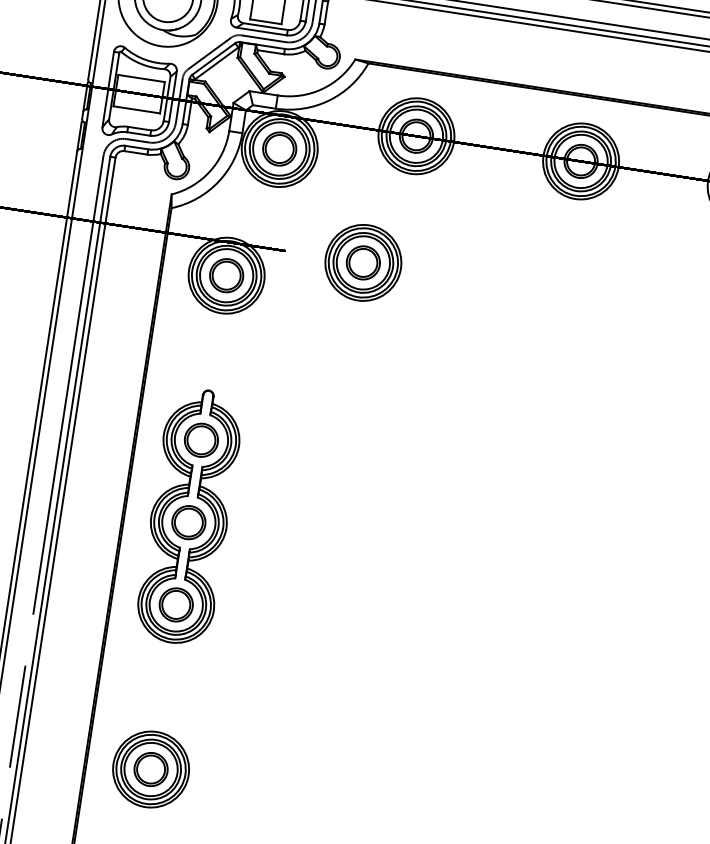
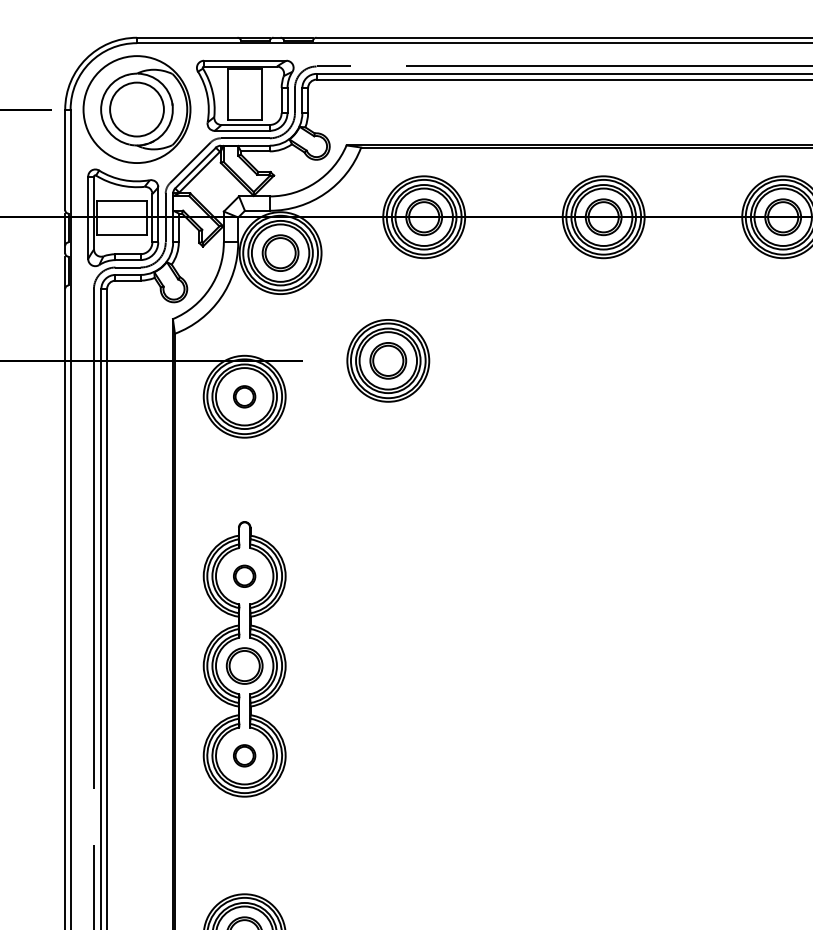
part: (226, 275) -> (244, 396), size x0.6
part: (201, 440) -> (244, 576), size x0.6
part: (176, 604) -> (244, 755), size x0.6

